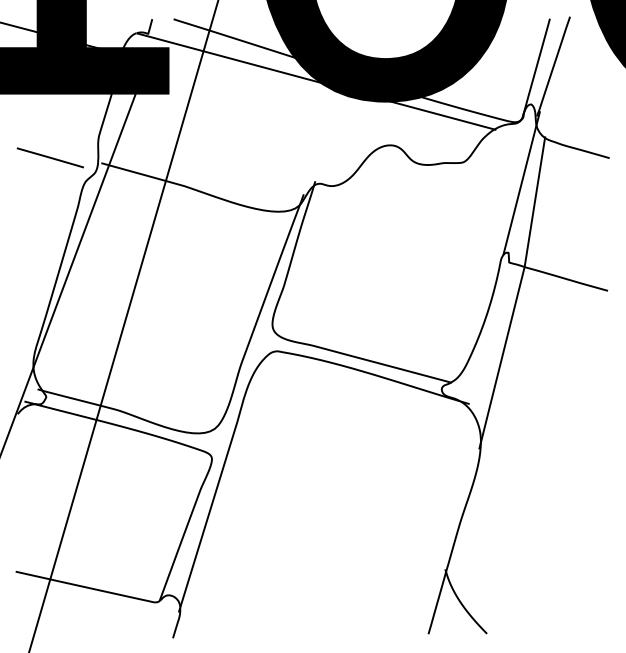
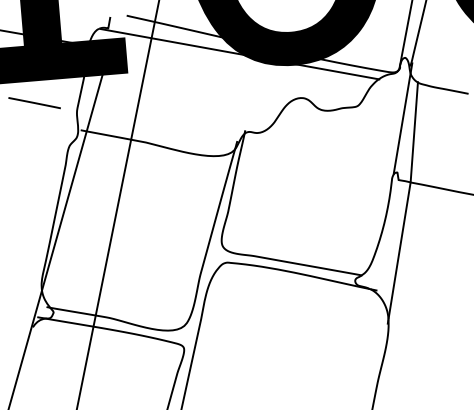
line: (49, 157) -> (33, 102), moved

